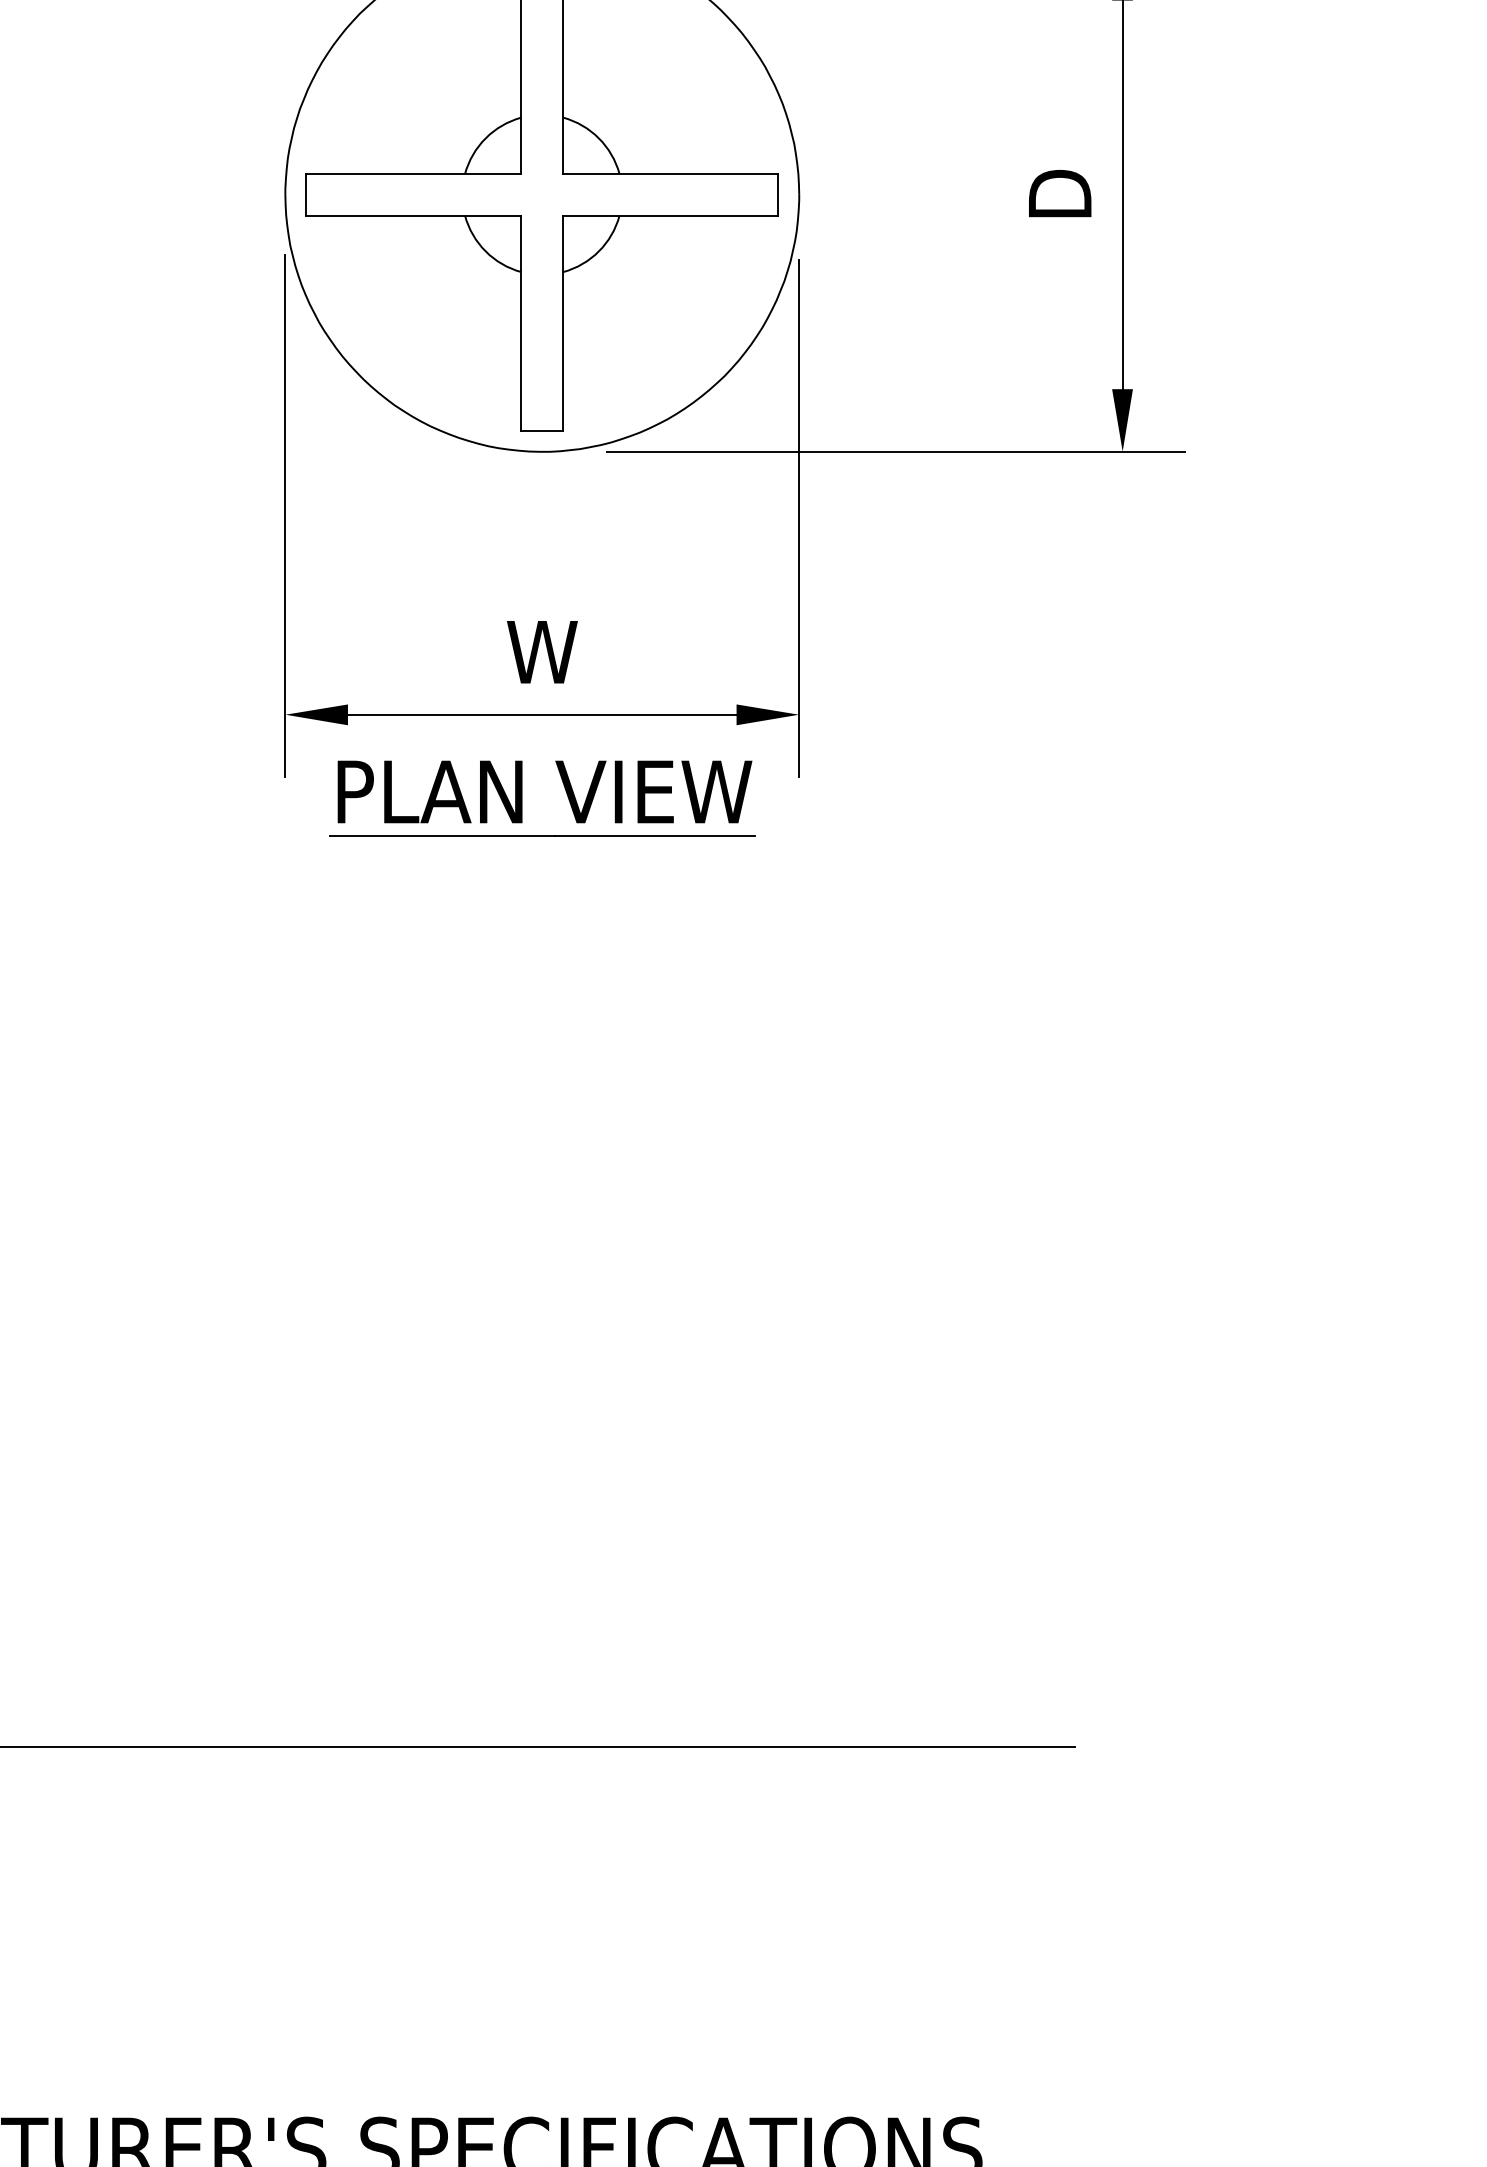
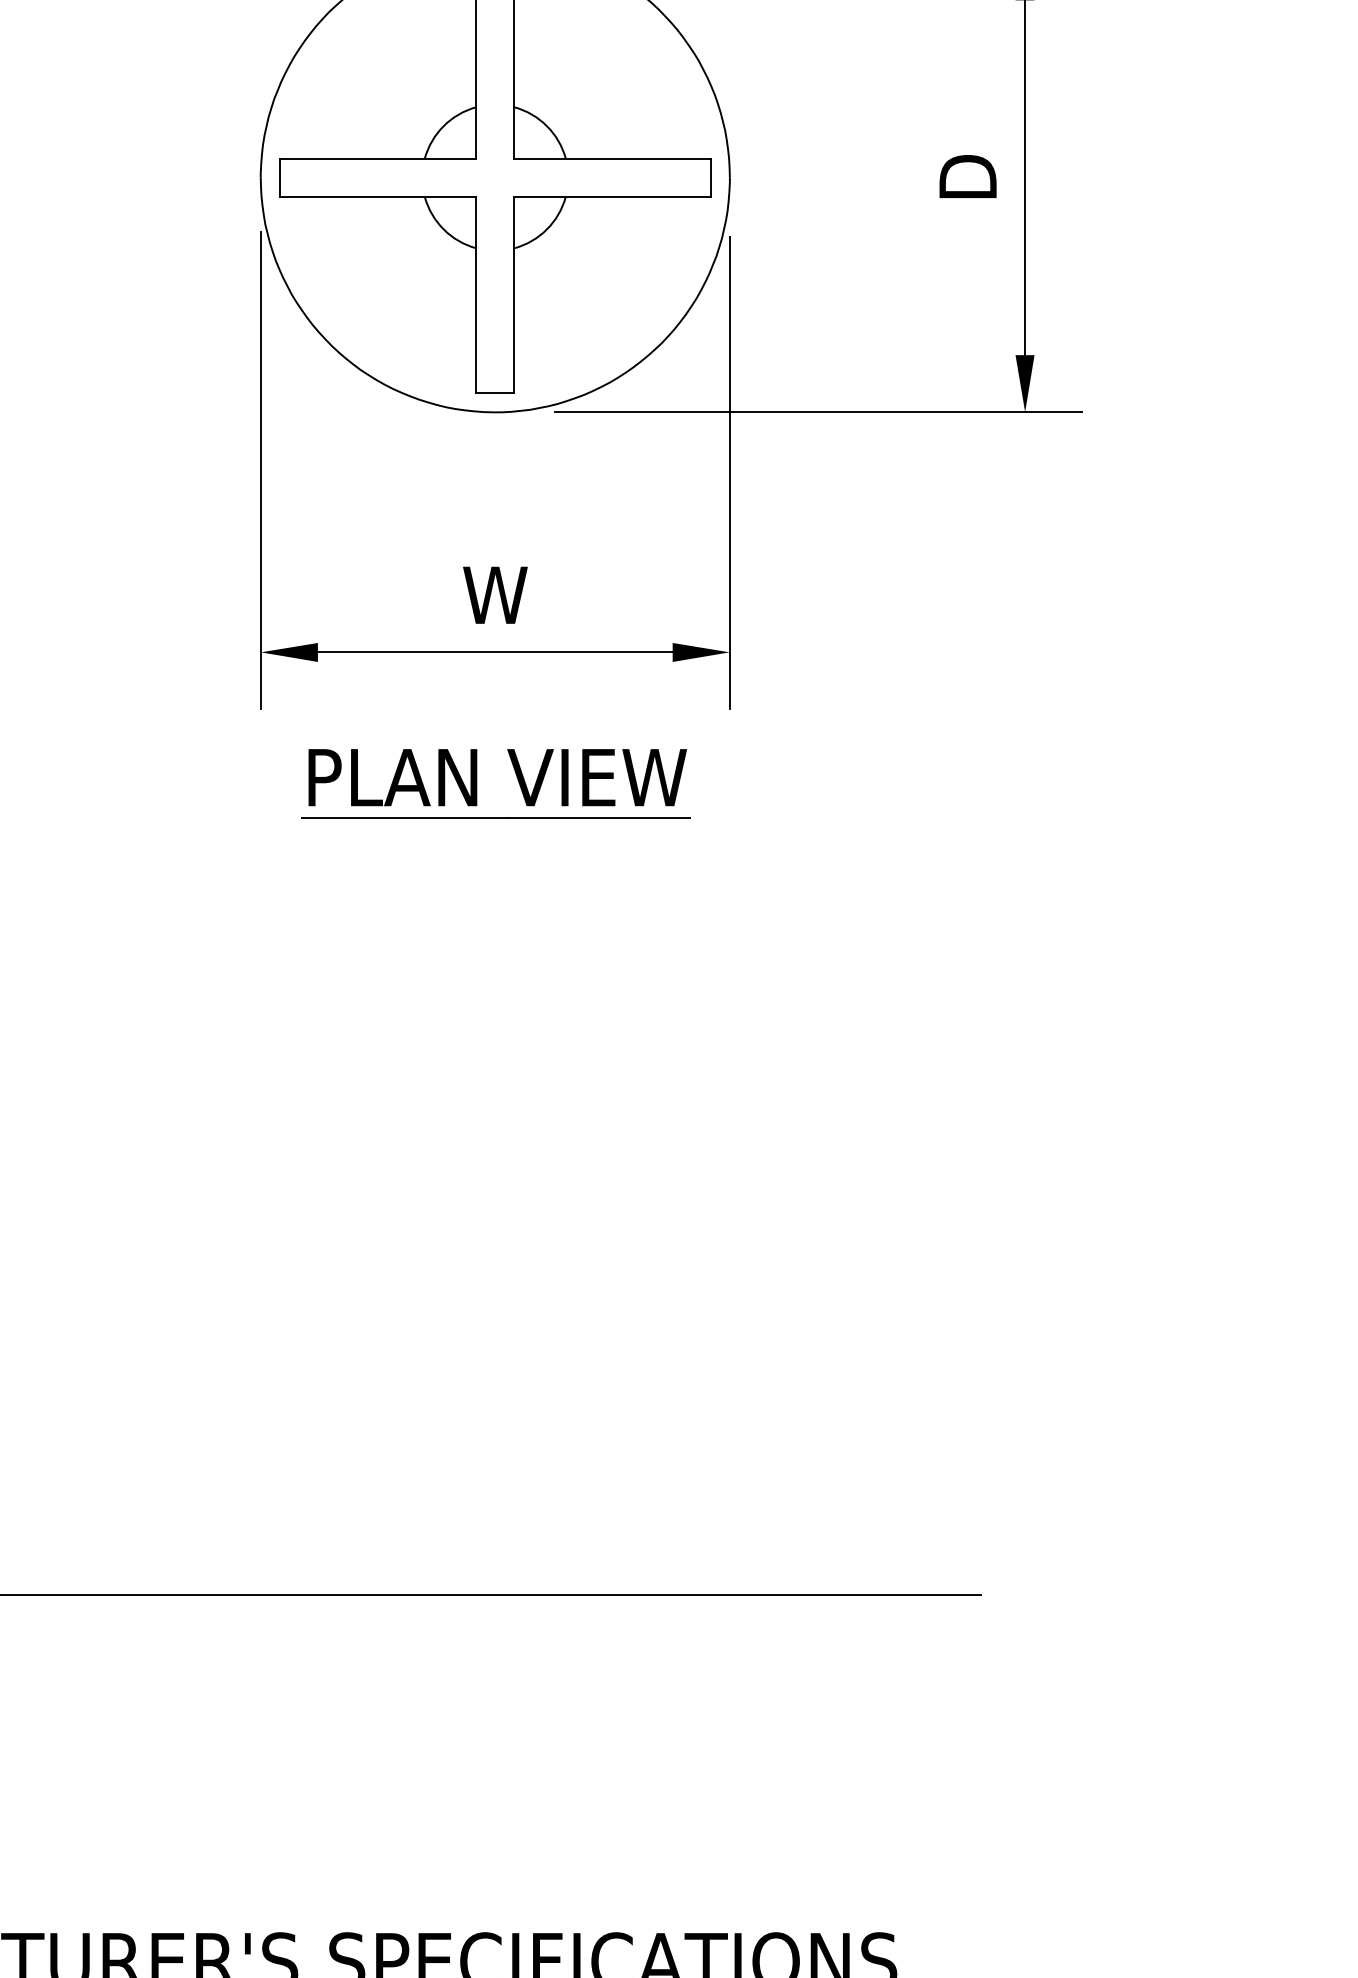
part: (522, 798) -> (477, 783), moved

